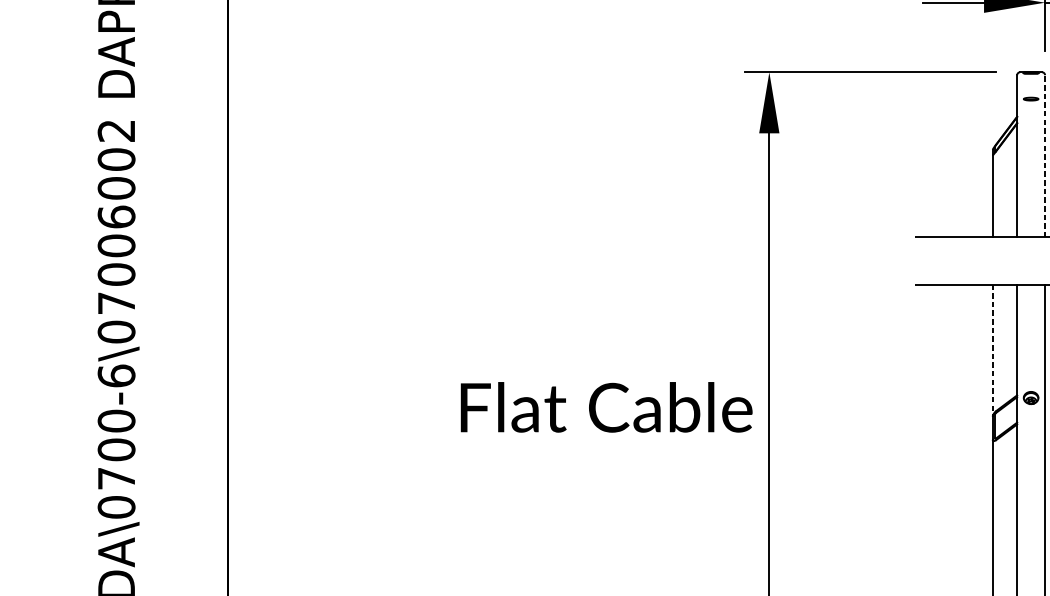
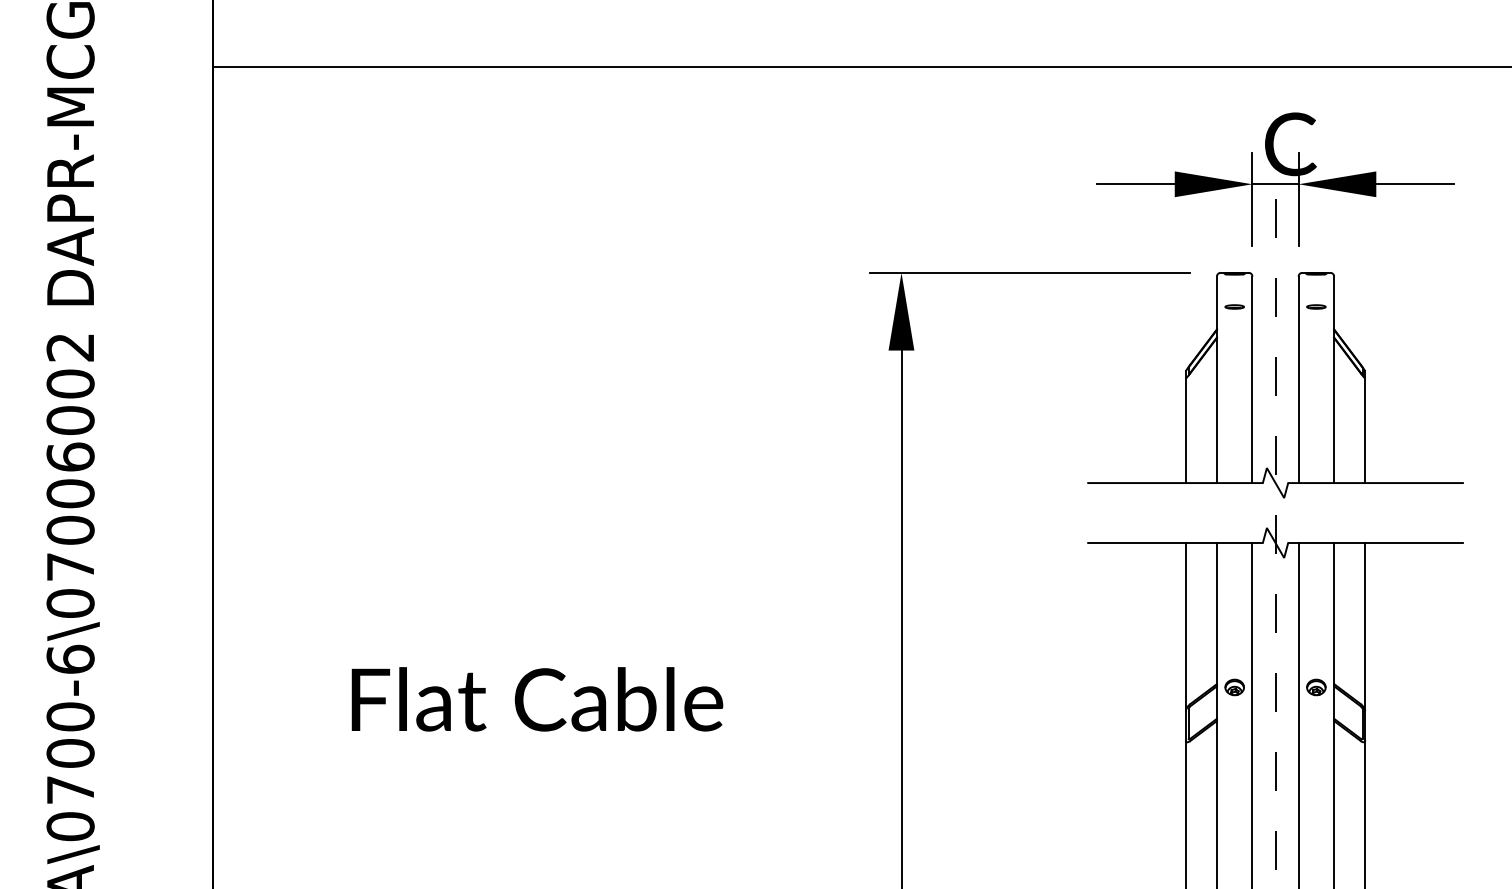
line: (1045, 156) -> (1252, 379), dashed -> solid
line: (992, 350) -> (1185, 627), dashed -> solid
text: (606, 407) -> (537, 699), moved

